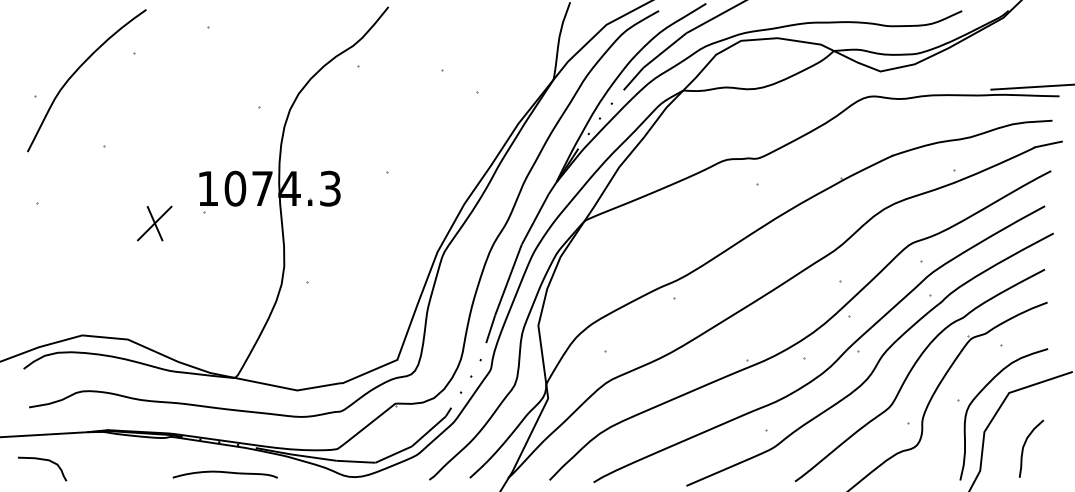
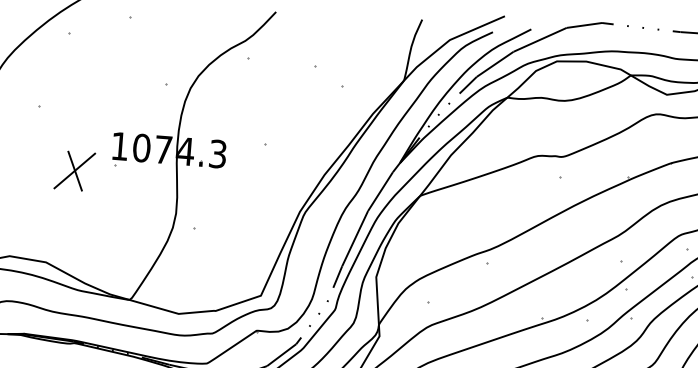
part: (154, 223) -> (74, 170), size x1.4

